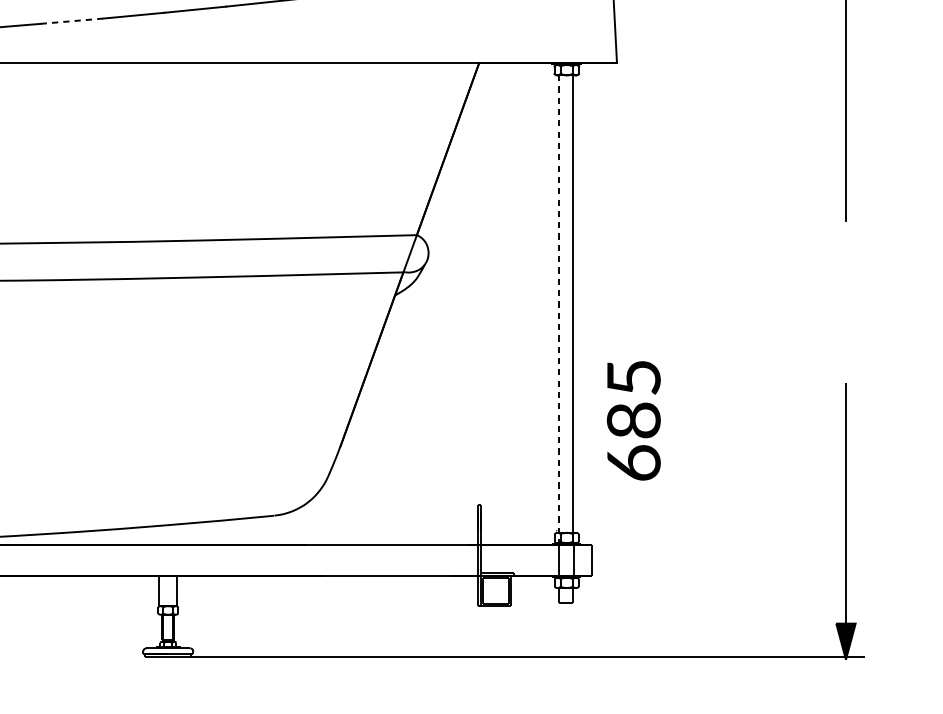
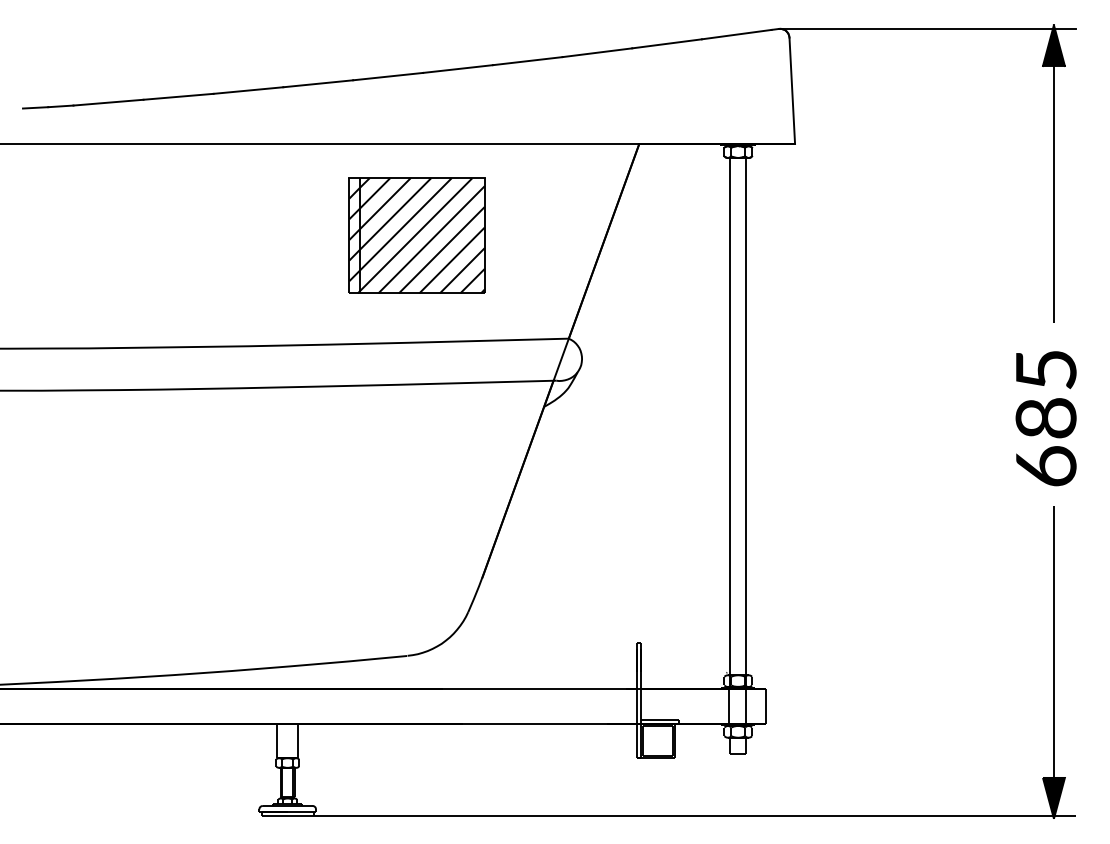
line: (71, 20) -> (178, 96), dashed -> solid
part: (282, 143) -> (416, 235), added
line: (559, 310) -> (729, 423), dashed -> solid
text: (633, 420) -> (1045, 418), moved

